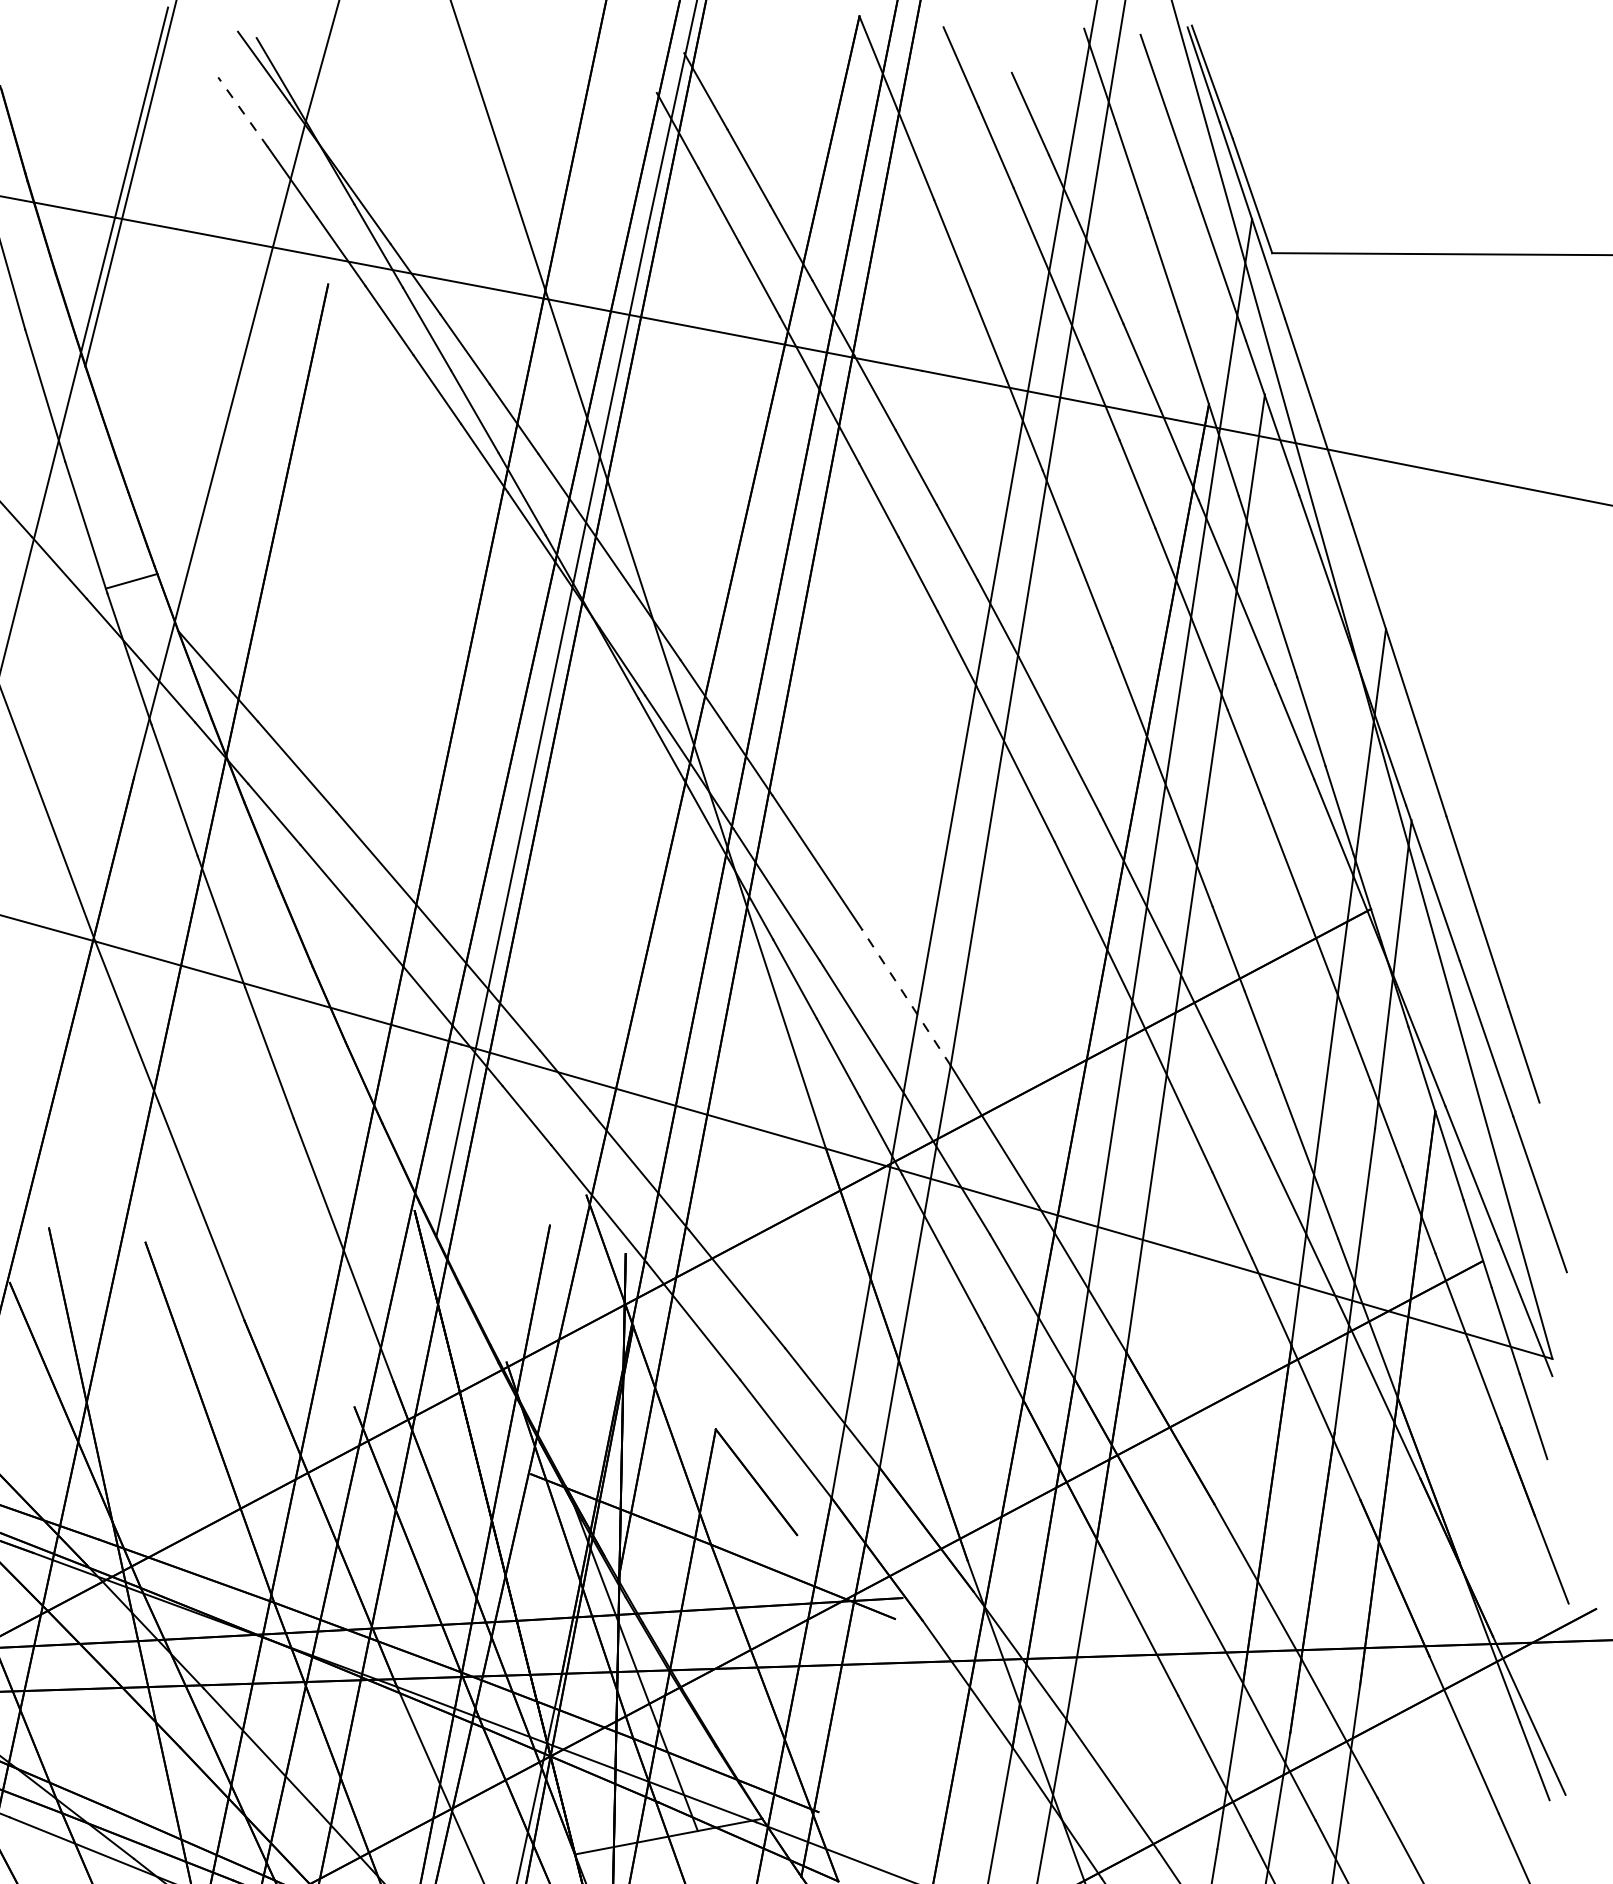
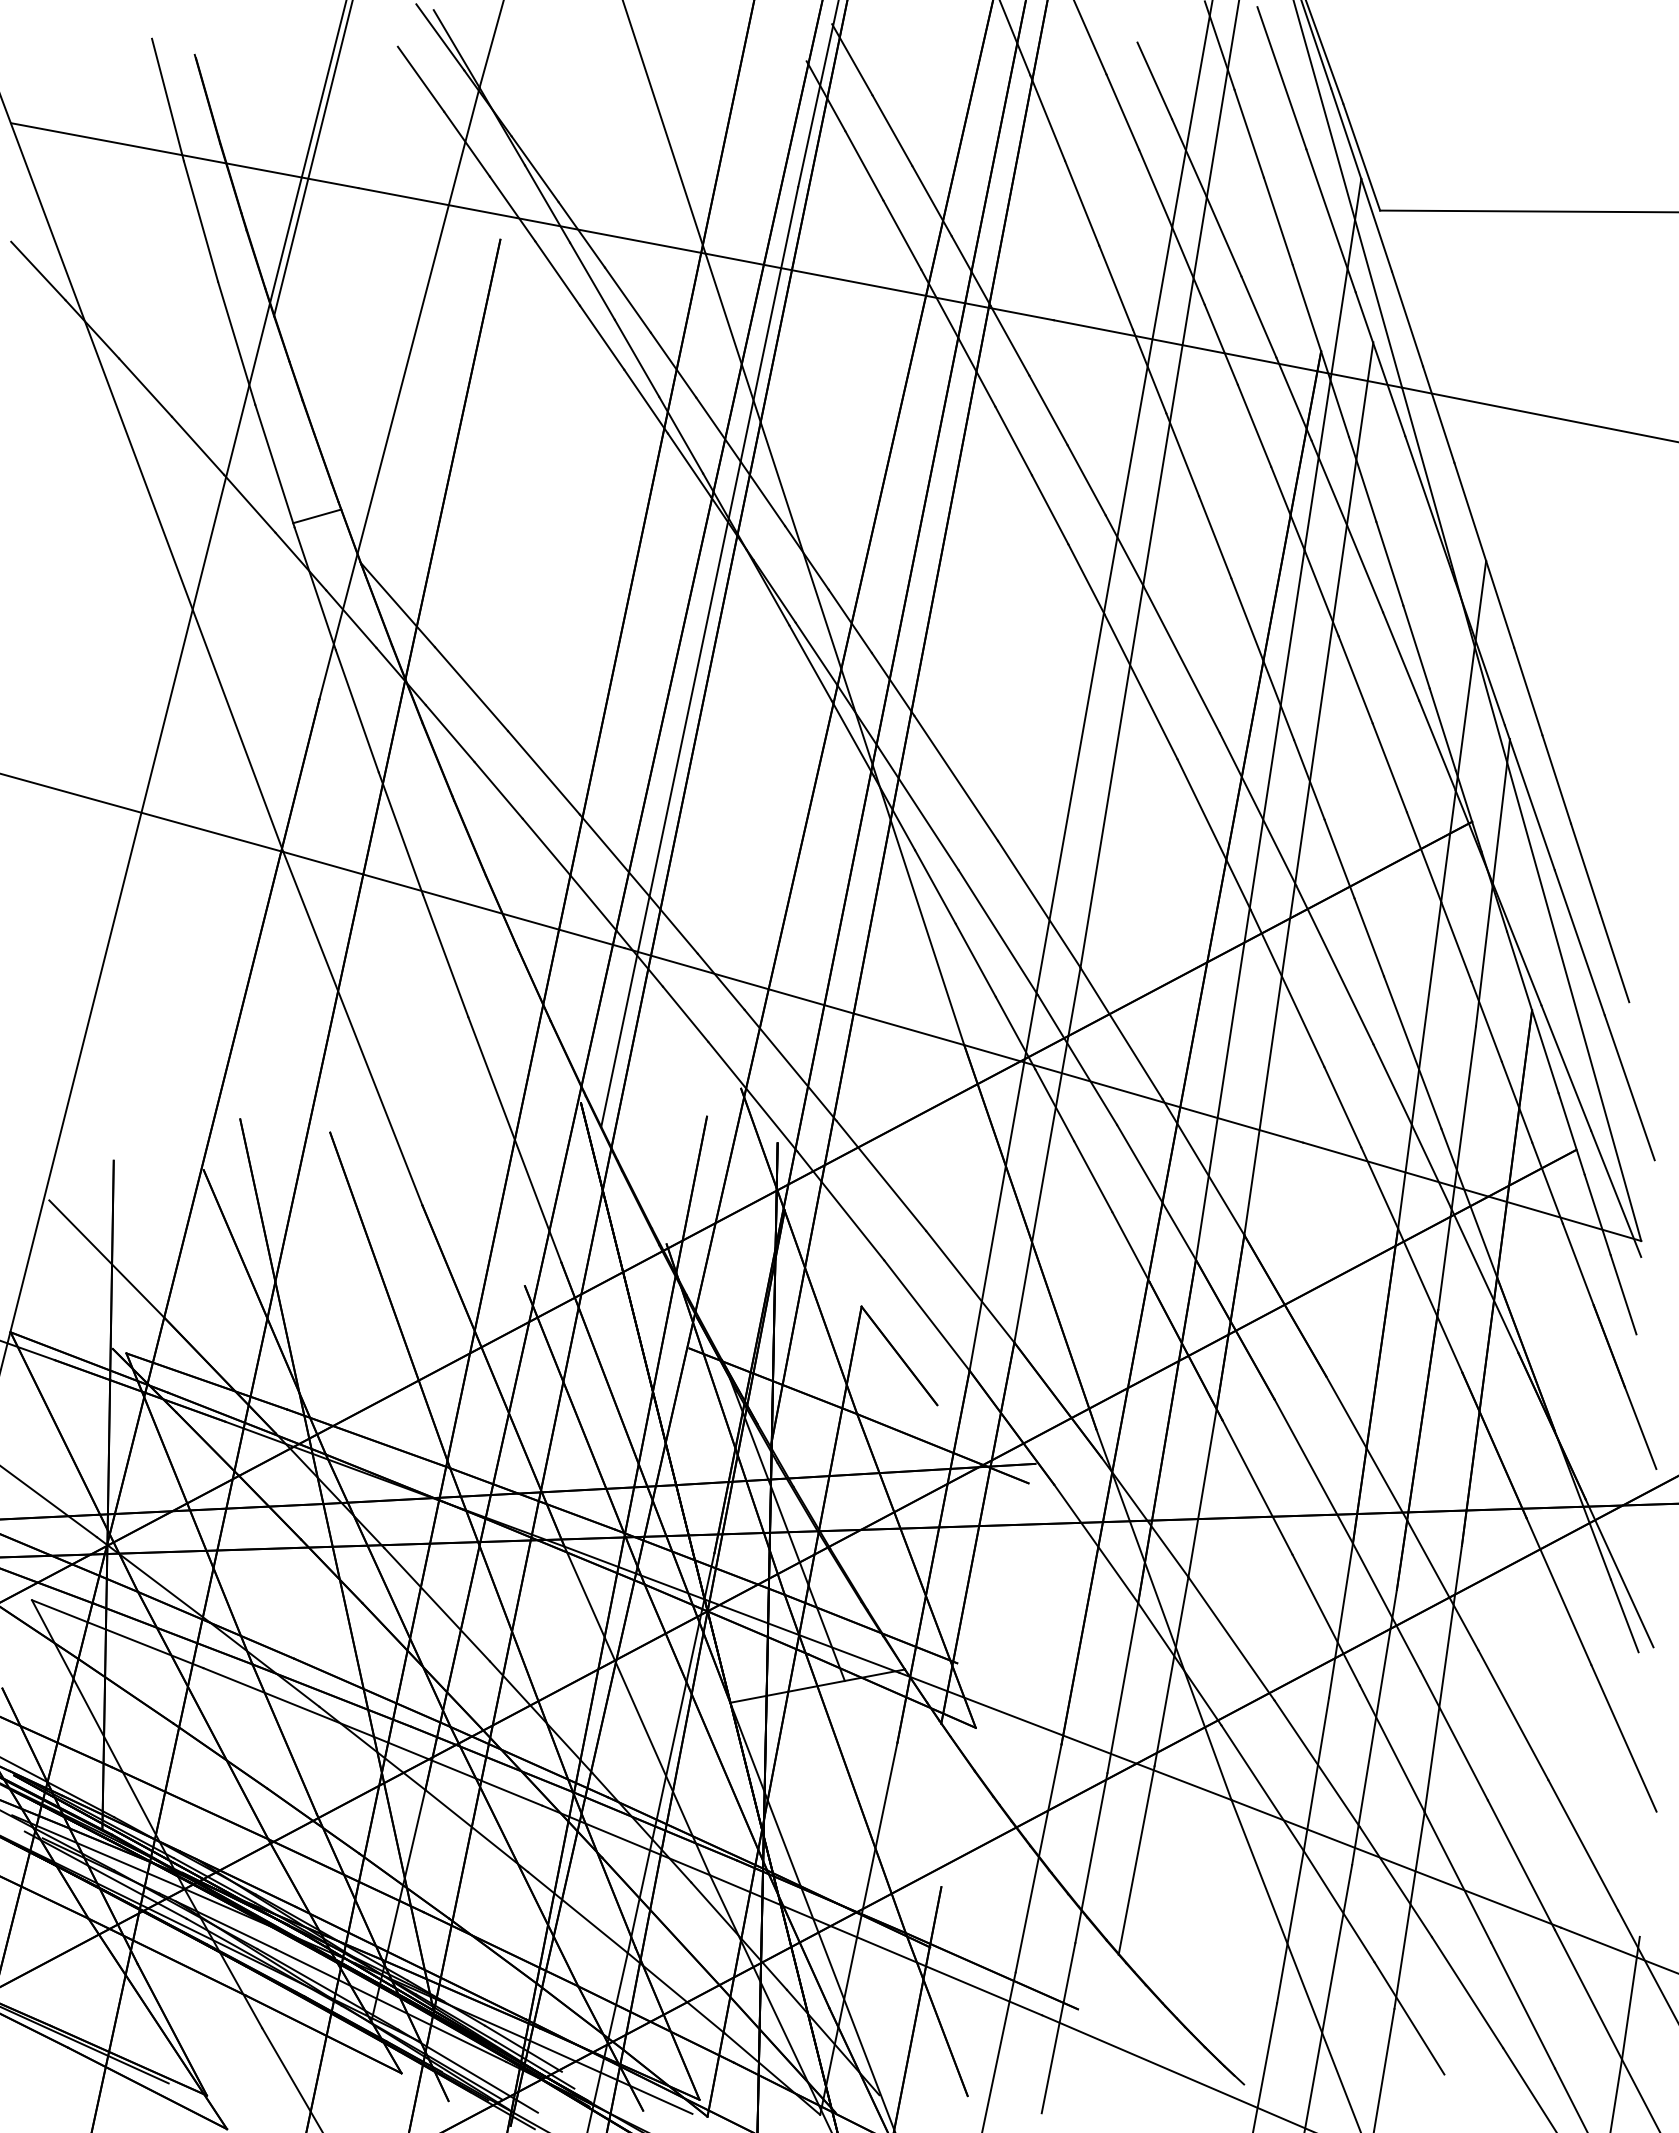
line: (243, 112) -> (421, 79), dashed -> solid
line: (906, 997) -> (1039, 904), dashed -> solid

